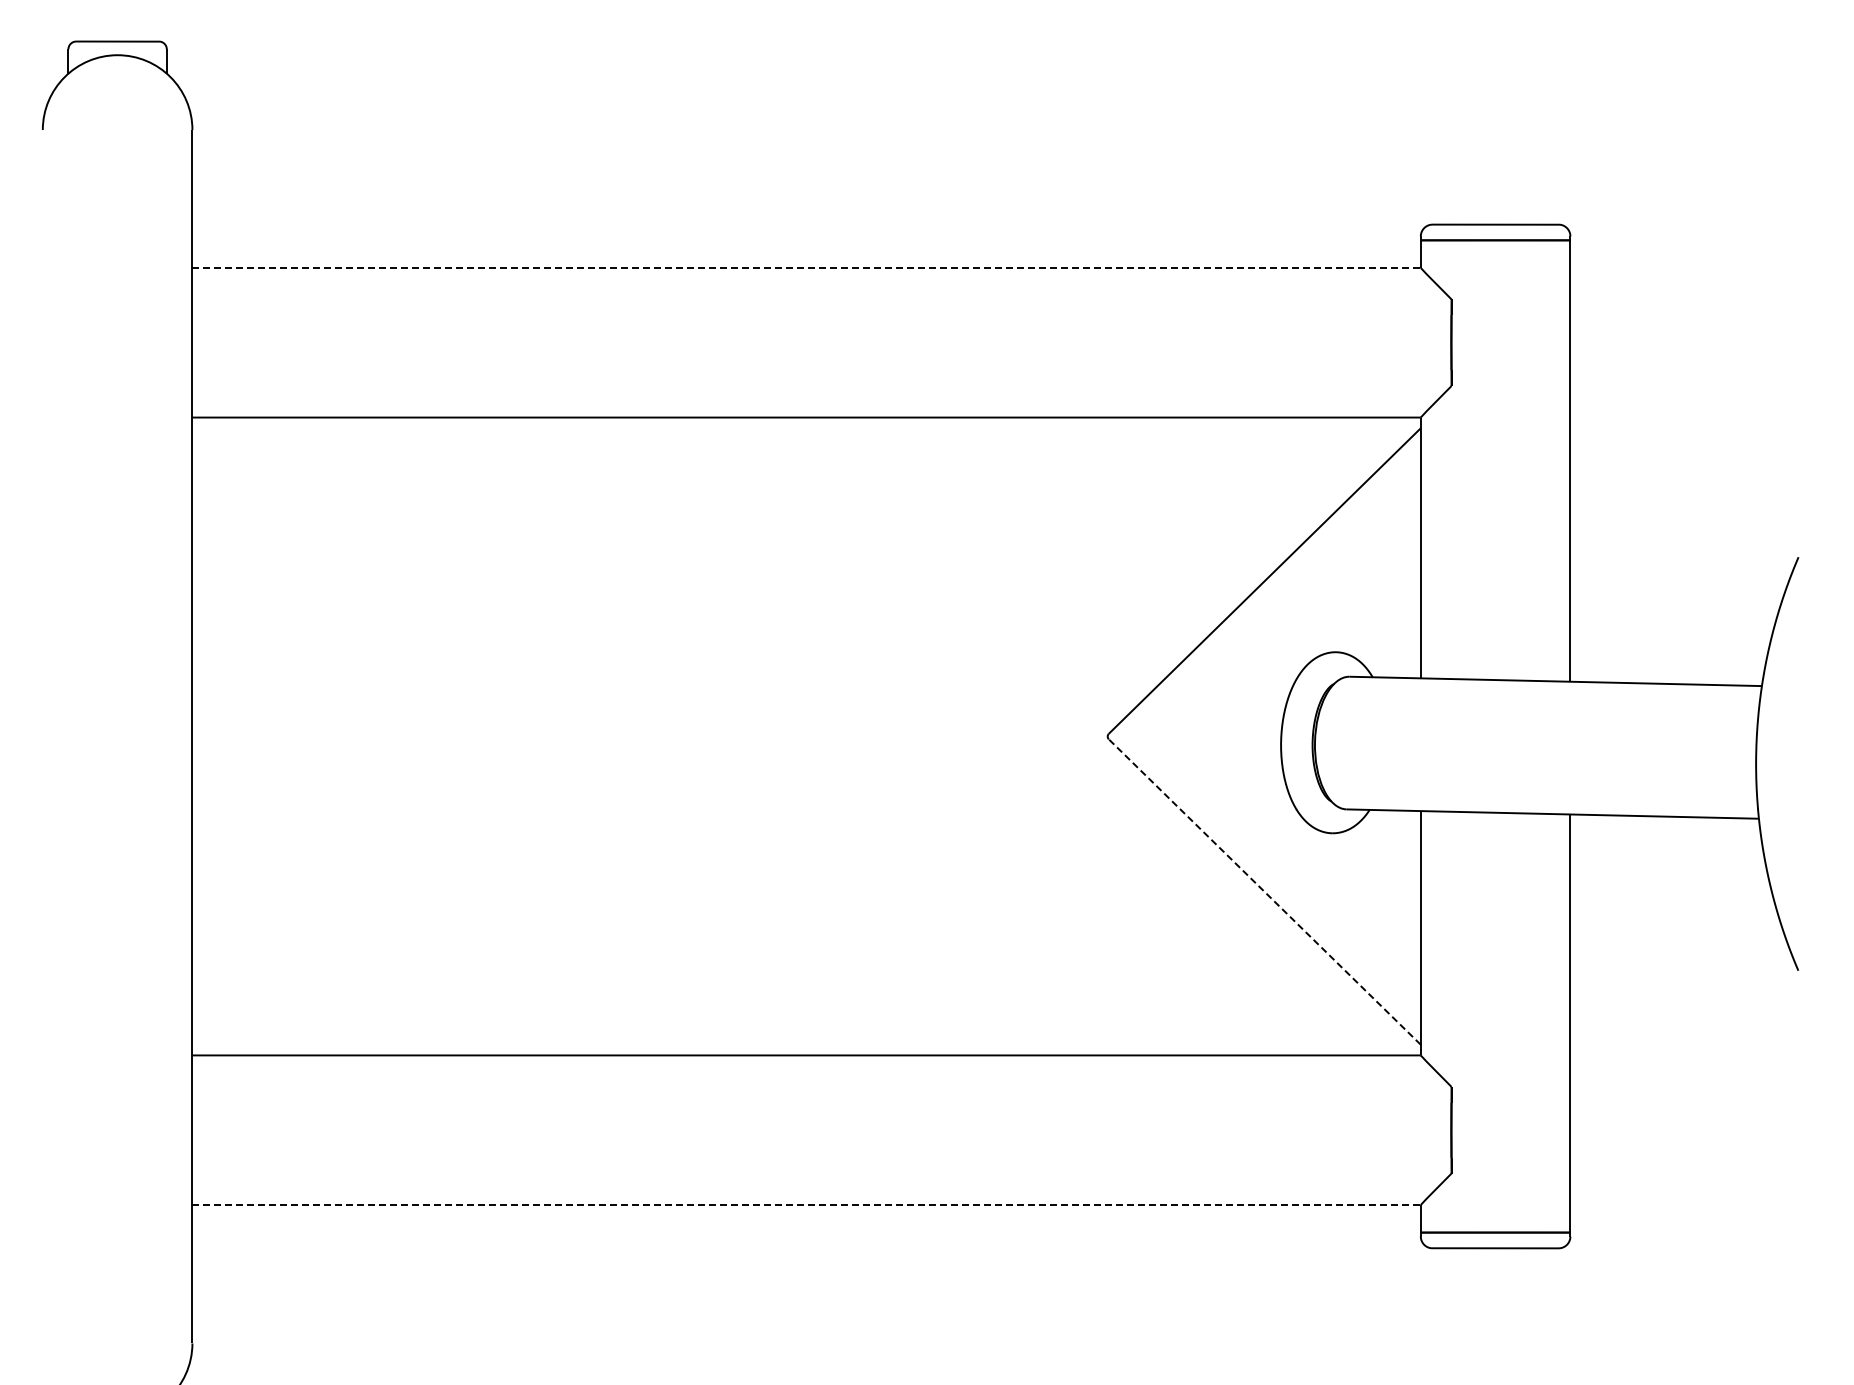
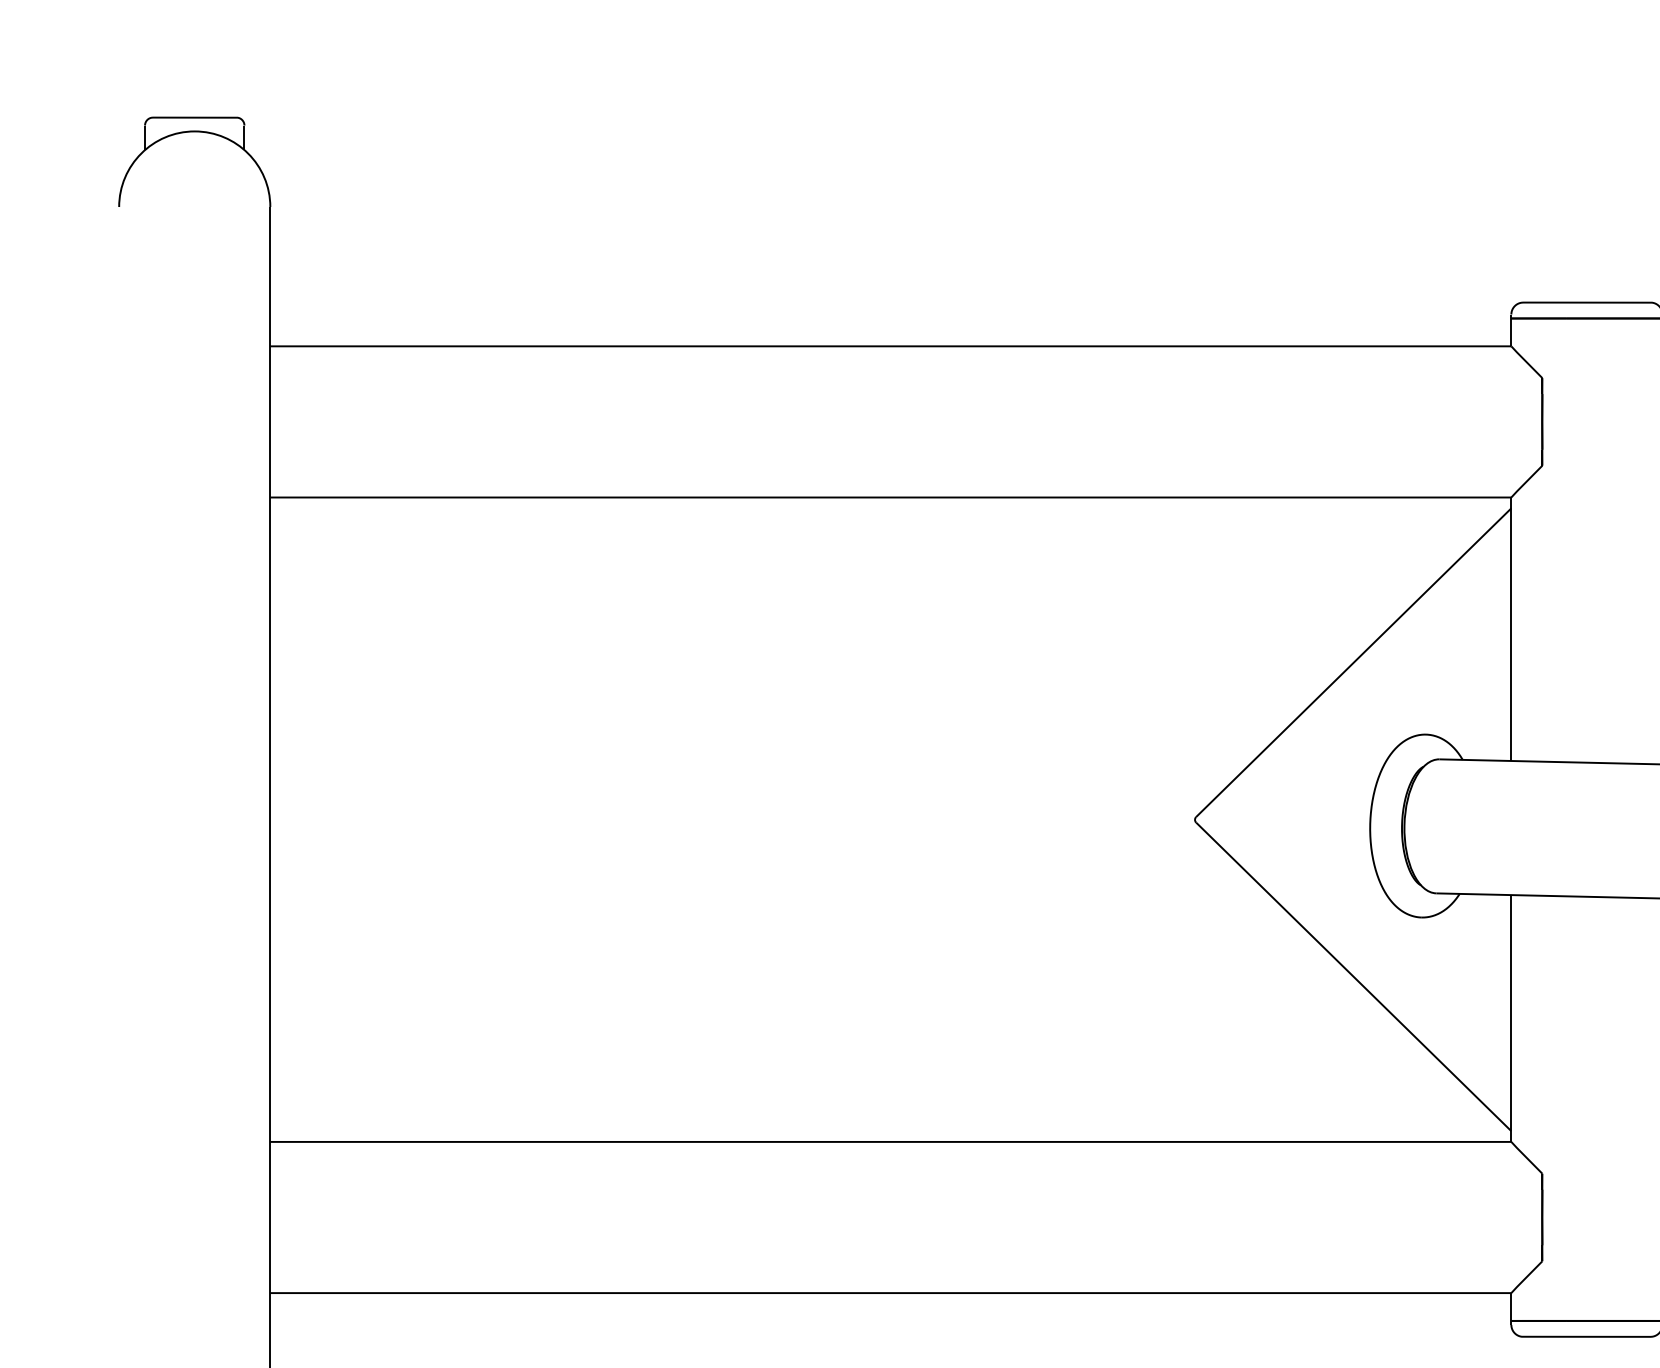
line: (807, 267) -> (891, 345), dashed -> solid
line: (1264, 891) -> (1353, 976), dashed -> solid
line: (807, 1205) -> (891, 1293), dashed -> solid

